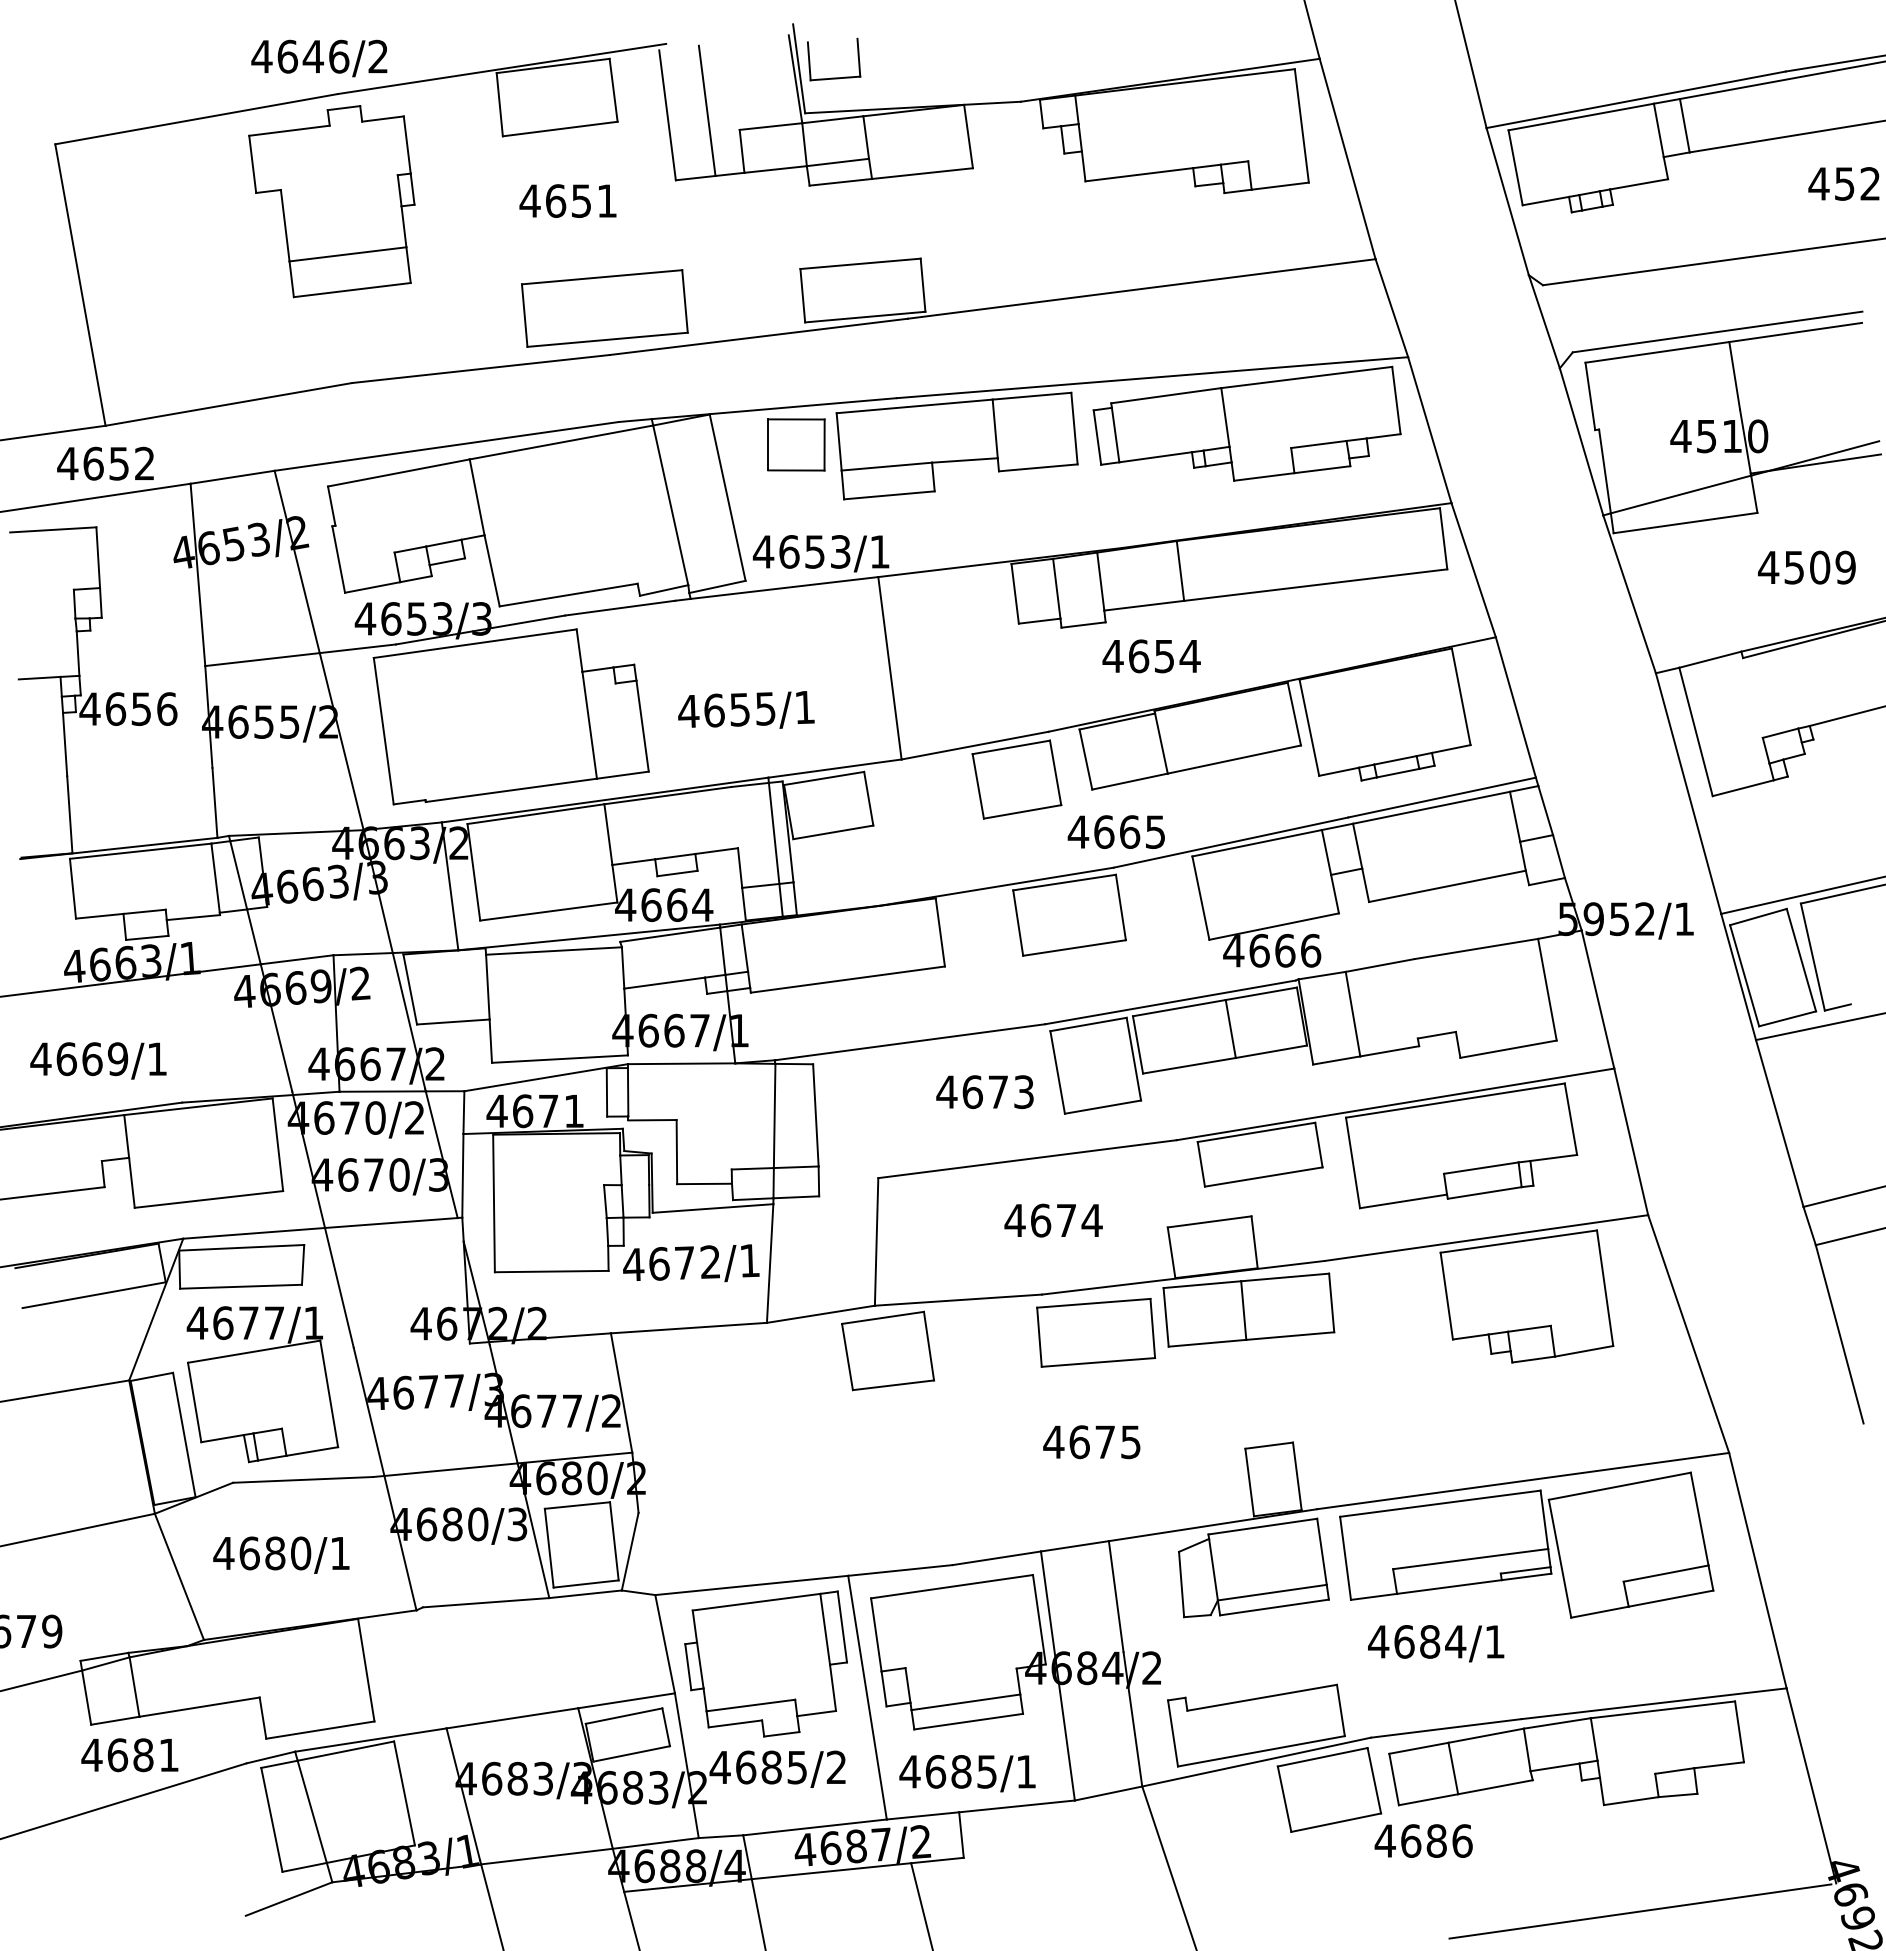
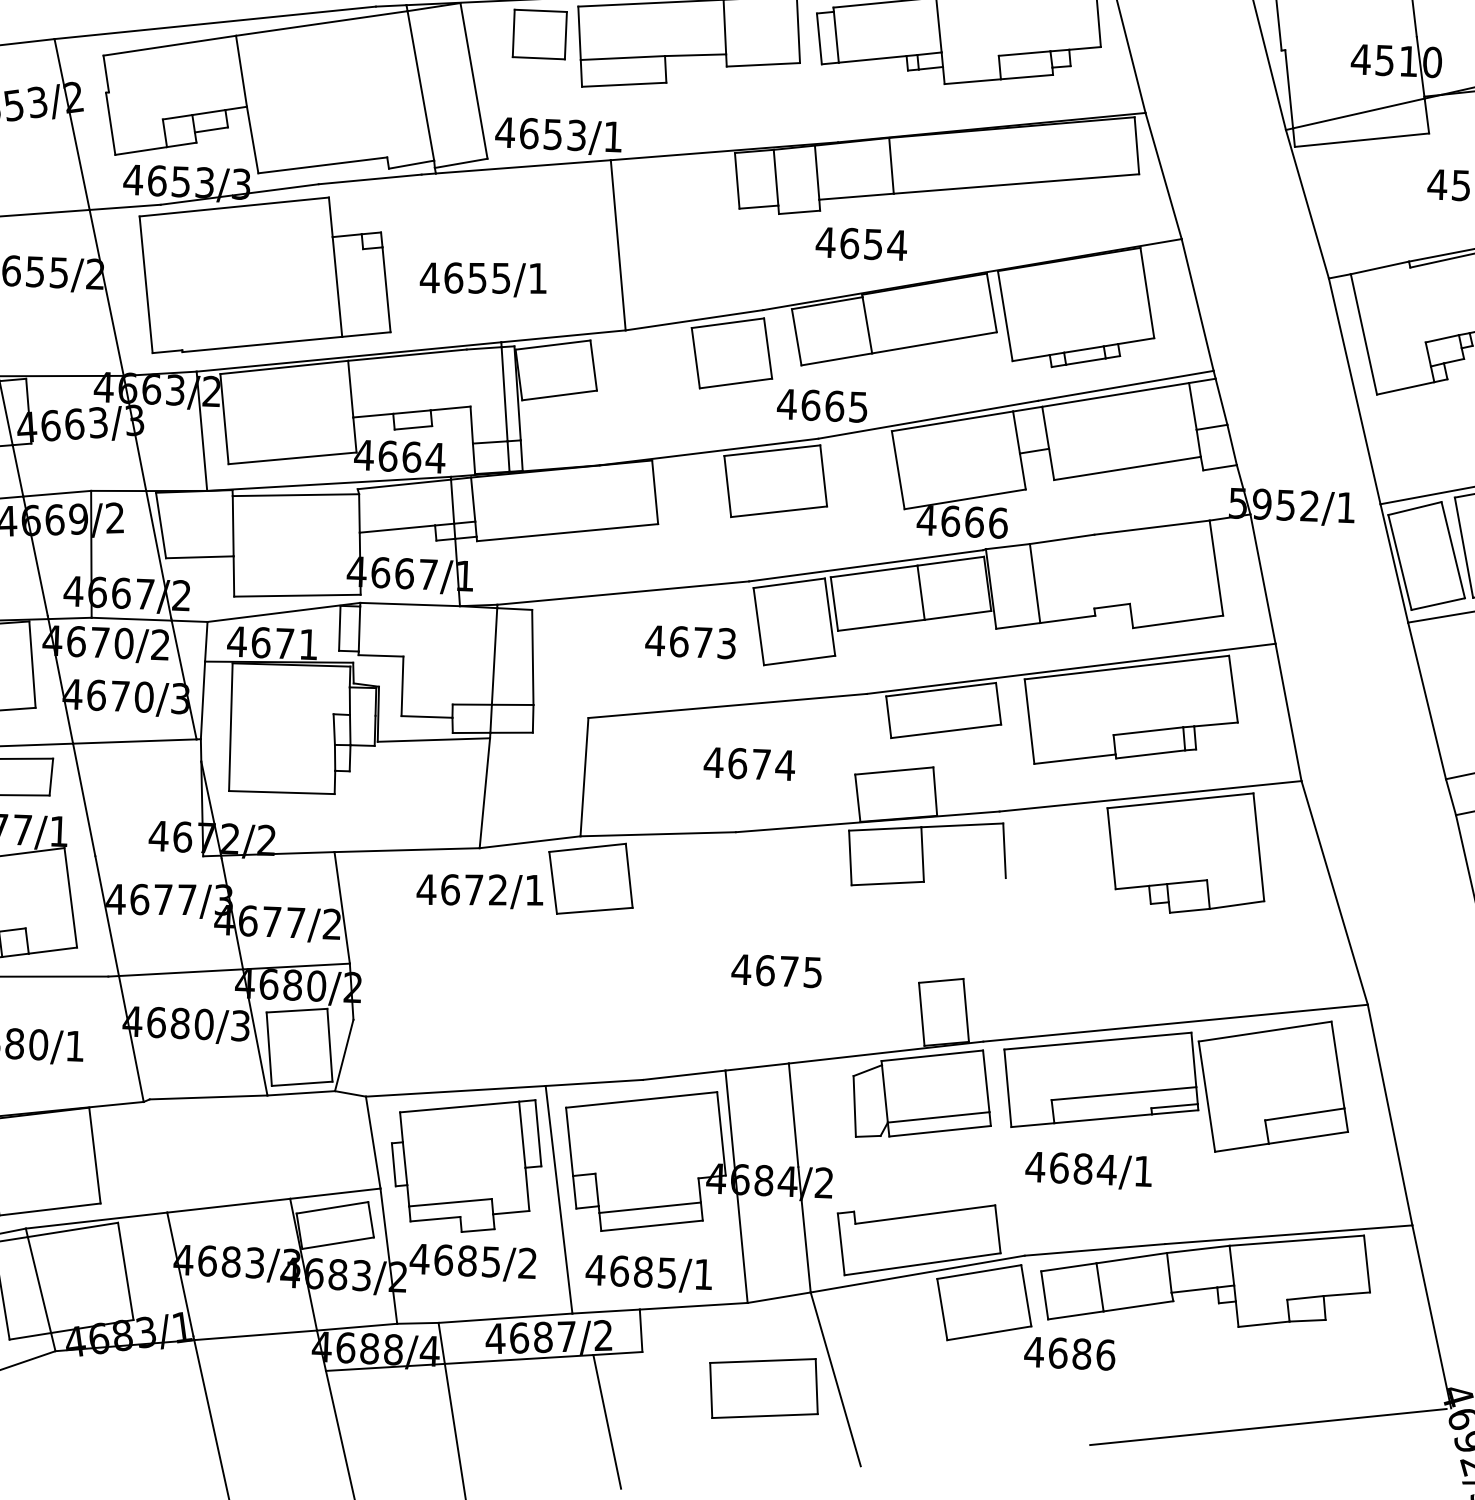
text: (691, 1263) -> (480, 890), moved
part: (1096, 1332) -> (764, 1388), moved
line: (1290, 1335) -> (965, 879), removed

